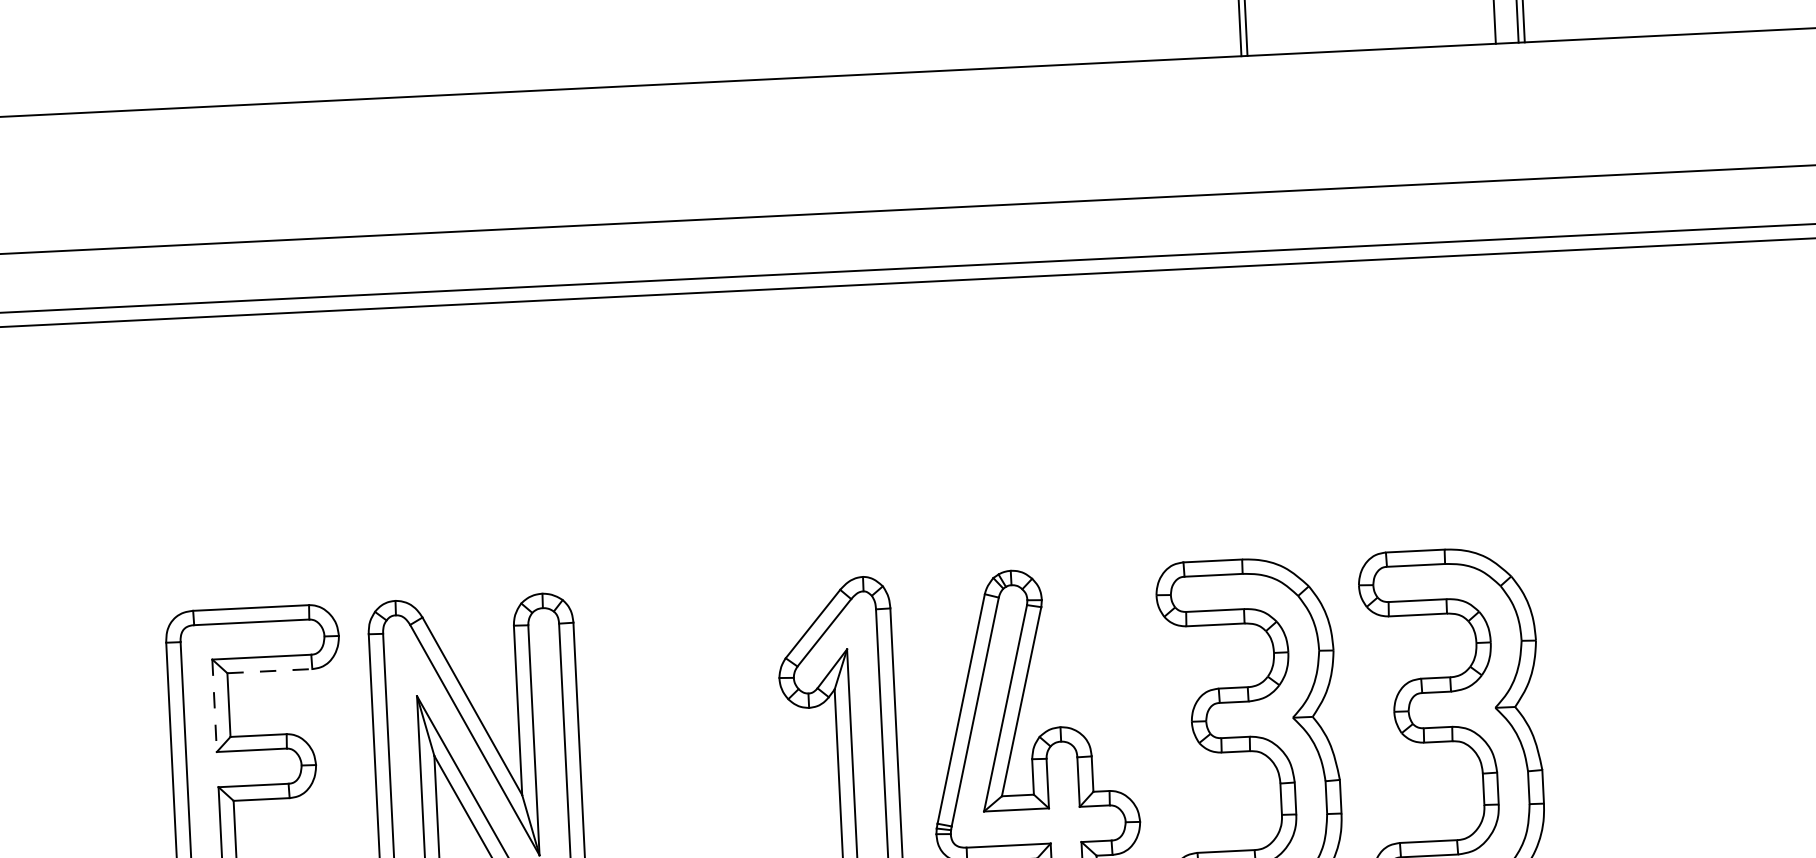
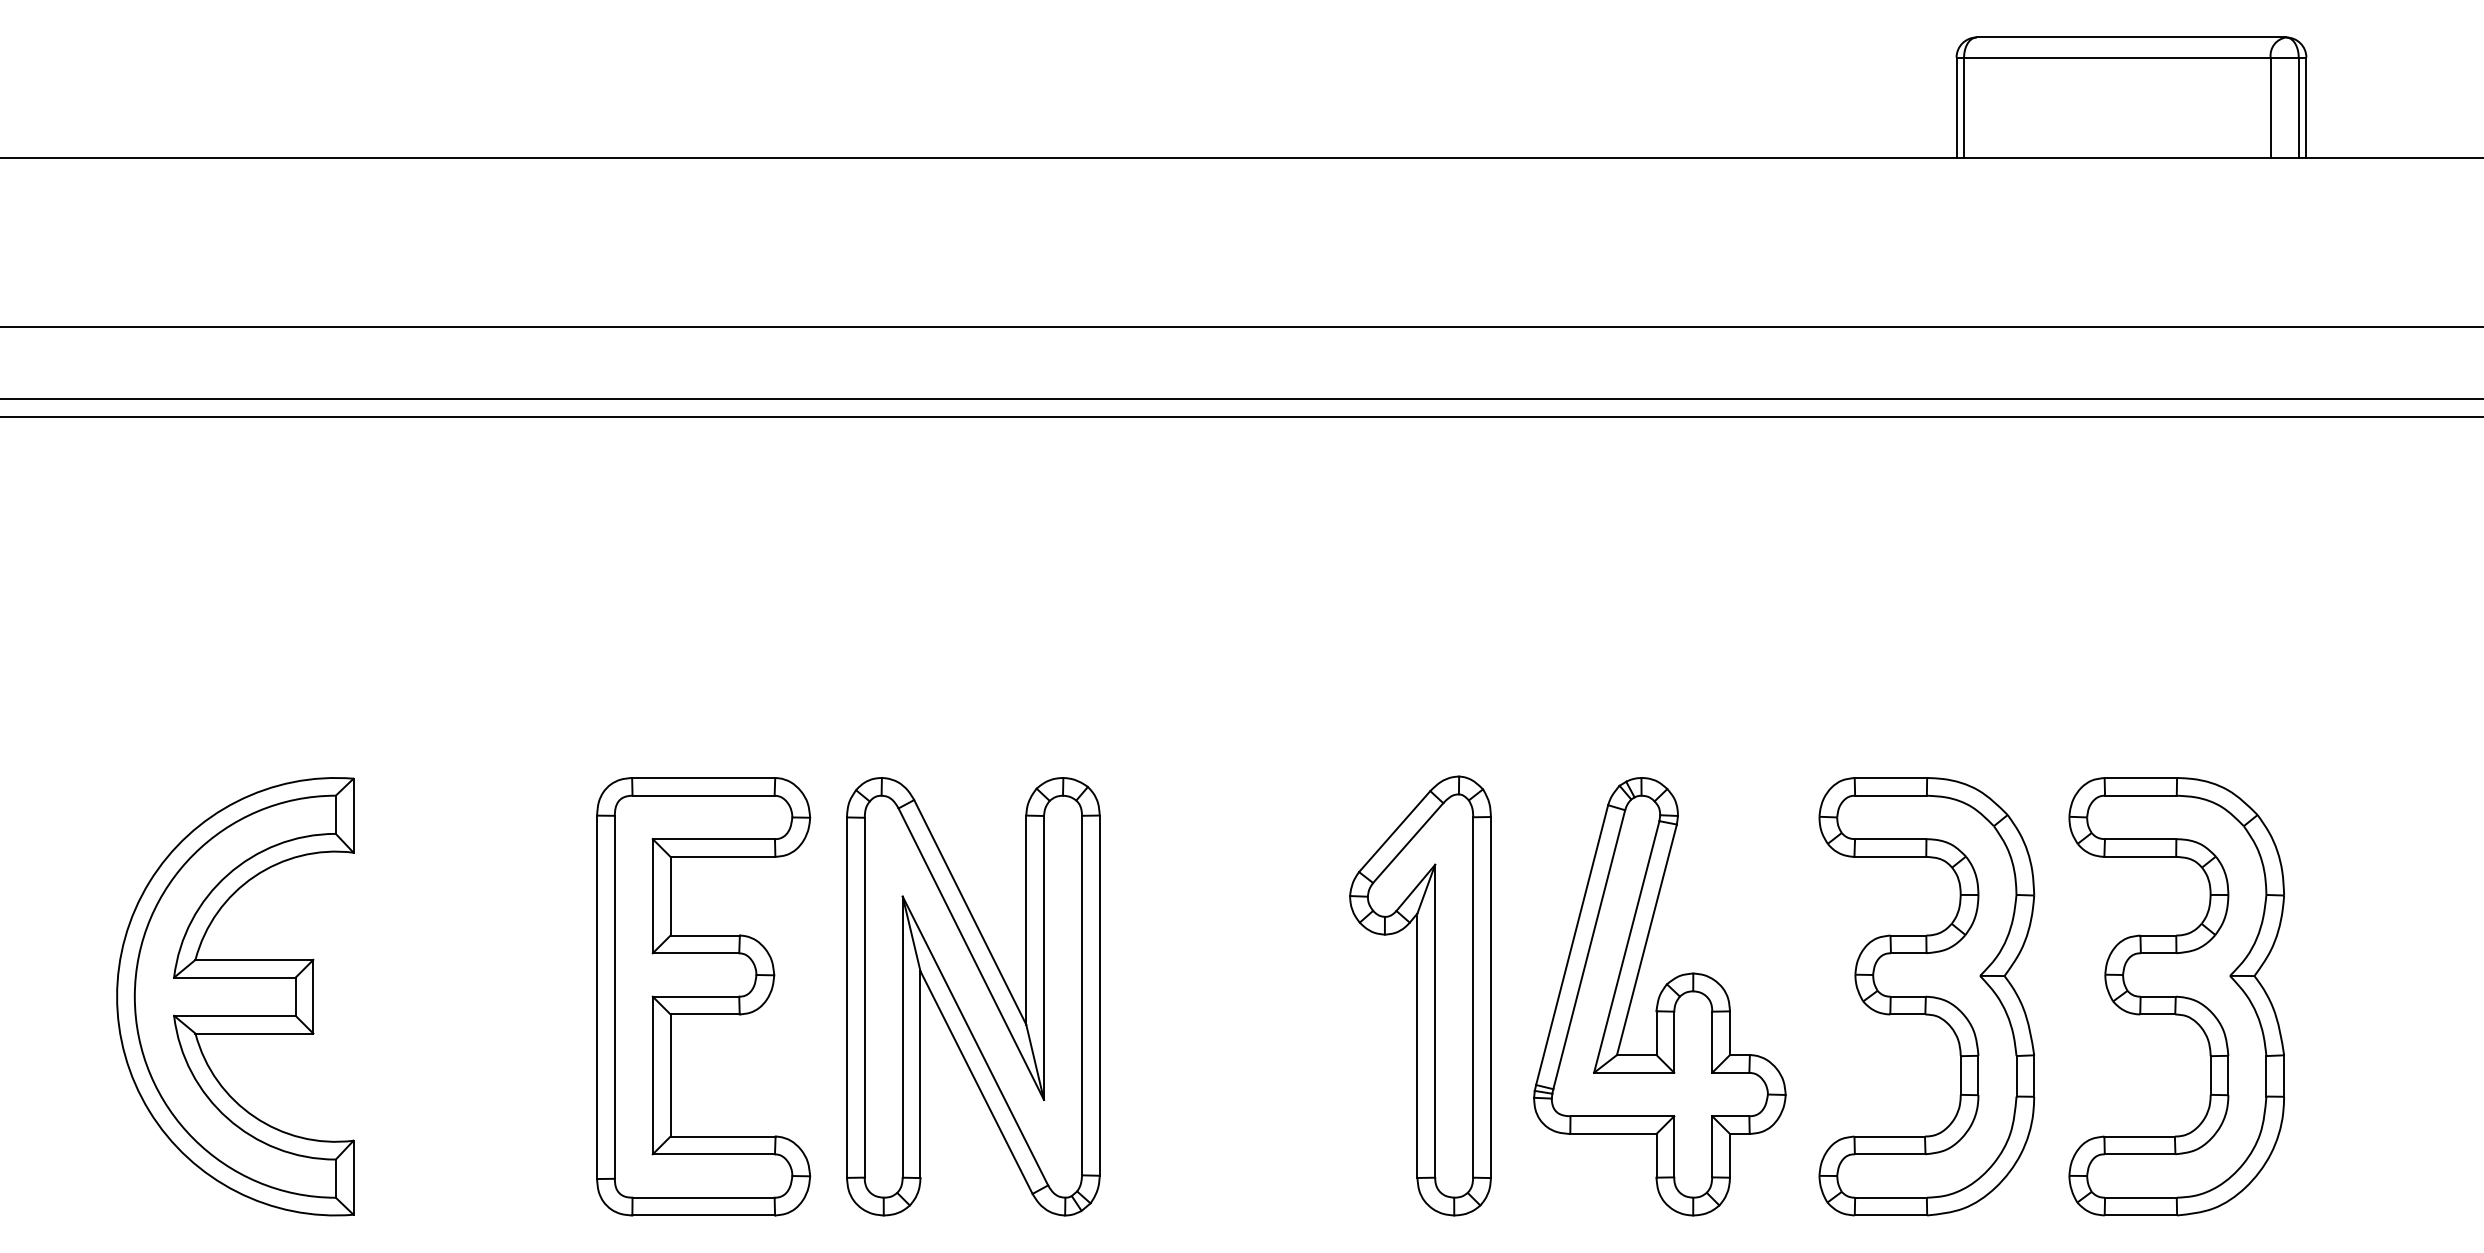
line: (270, 670) -> (723, 856), dashed -> solid
line: (214, 706) -> (652, 896), dashed -> solid

